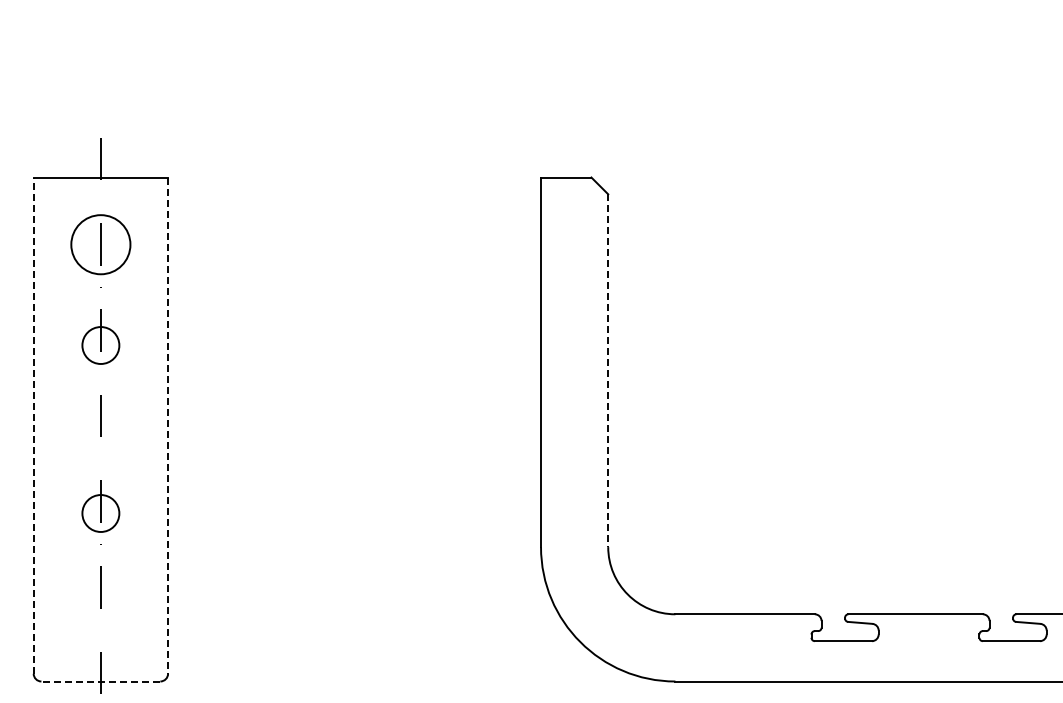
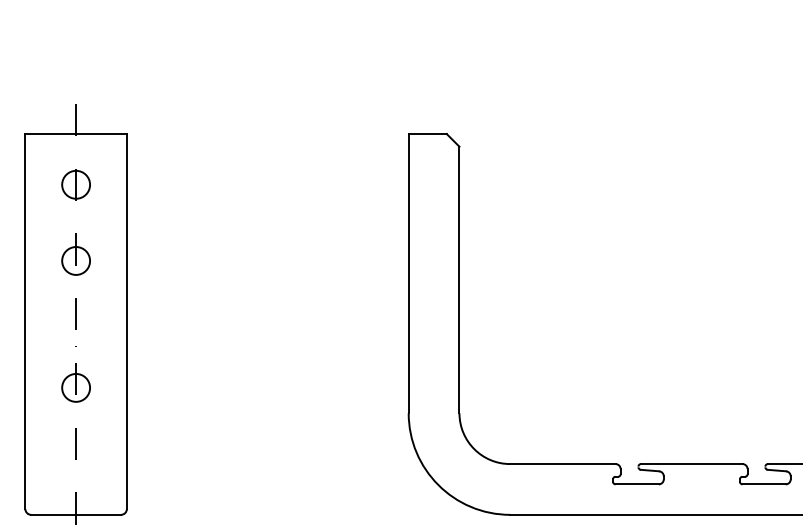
circle: (100, 244) -> (75, 184), size x0.62
line: (608, 371) -> (459, 280), dashed -> solid
line: (33, 425) -> (25, 321), dashed -> solid
line: (168, 426) -> (127, 322), dashed -> solid
line: (100, 681) -> (75, 514), dashed -> solid

